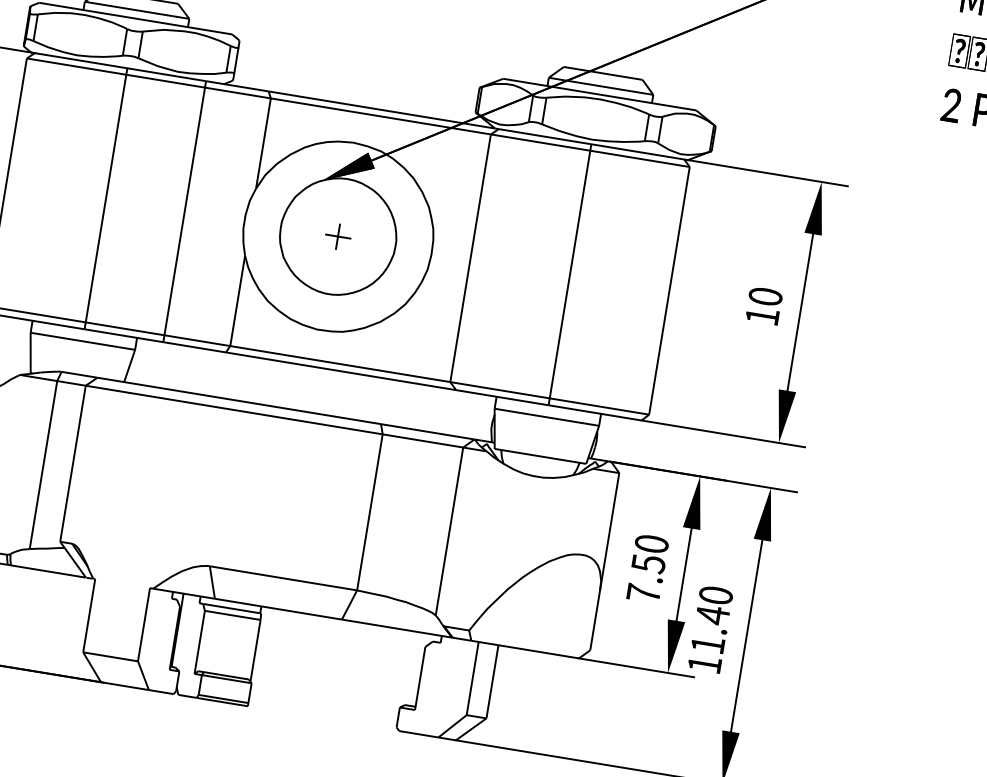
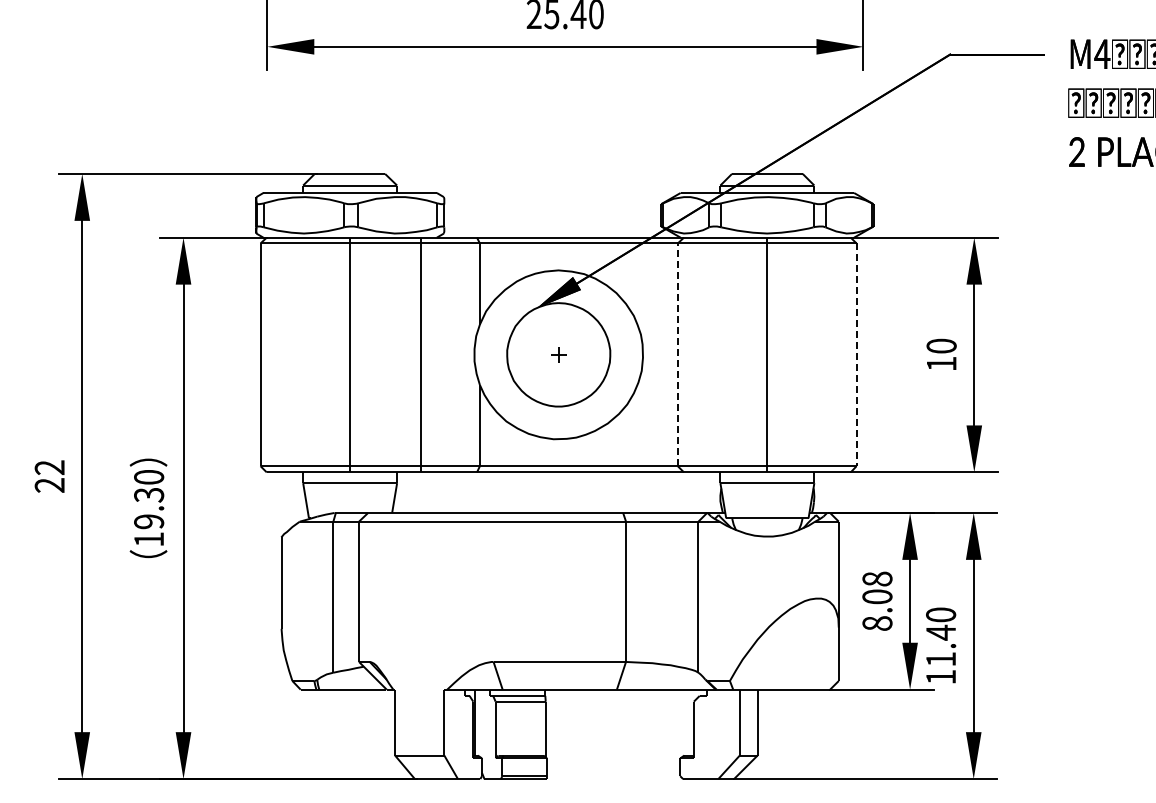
part: (338, 236) -> (558, 354), size x0.7
line: (470, 257) -> (677, 354), solid -> dashed
line: (669, 291) -> (856, 355), solid -> dashed
text: (647, 567) -> (877, 600), 7.50 -> 8.08

